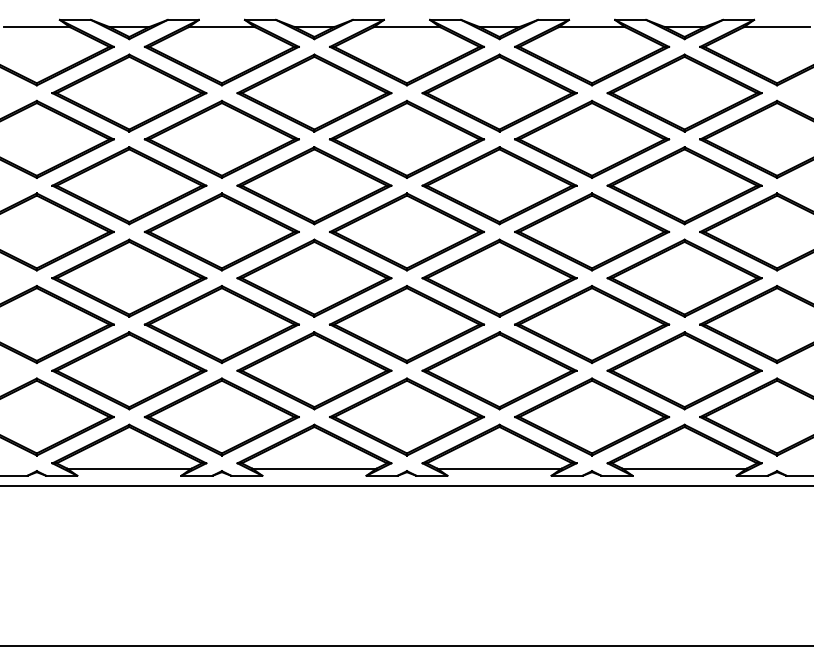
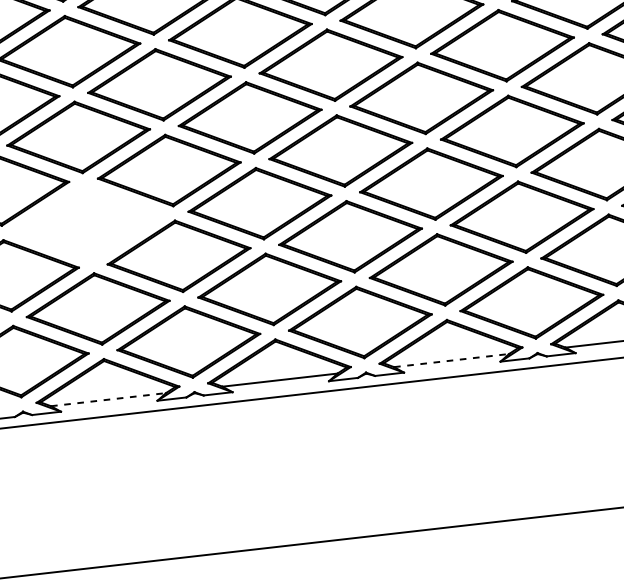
part: (129, 277) -> (88, 222), removed
line: (129, 468) -> (108, 399), solid -> dashed
line: (500, 468) -> (452, 360), solid -> dashed

